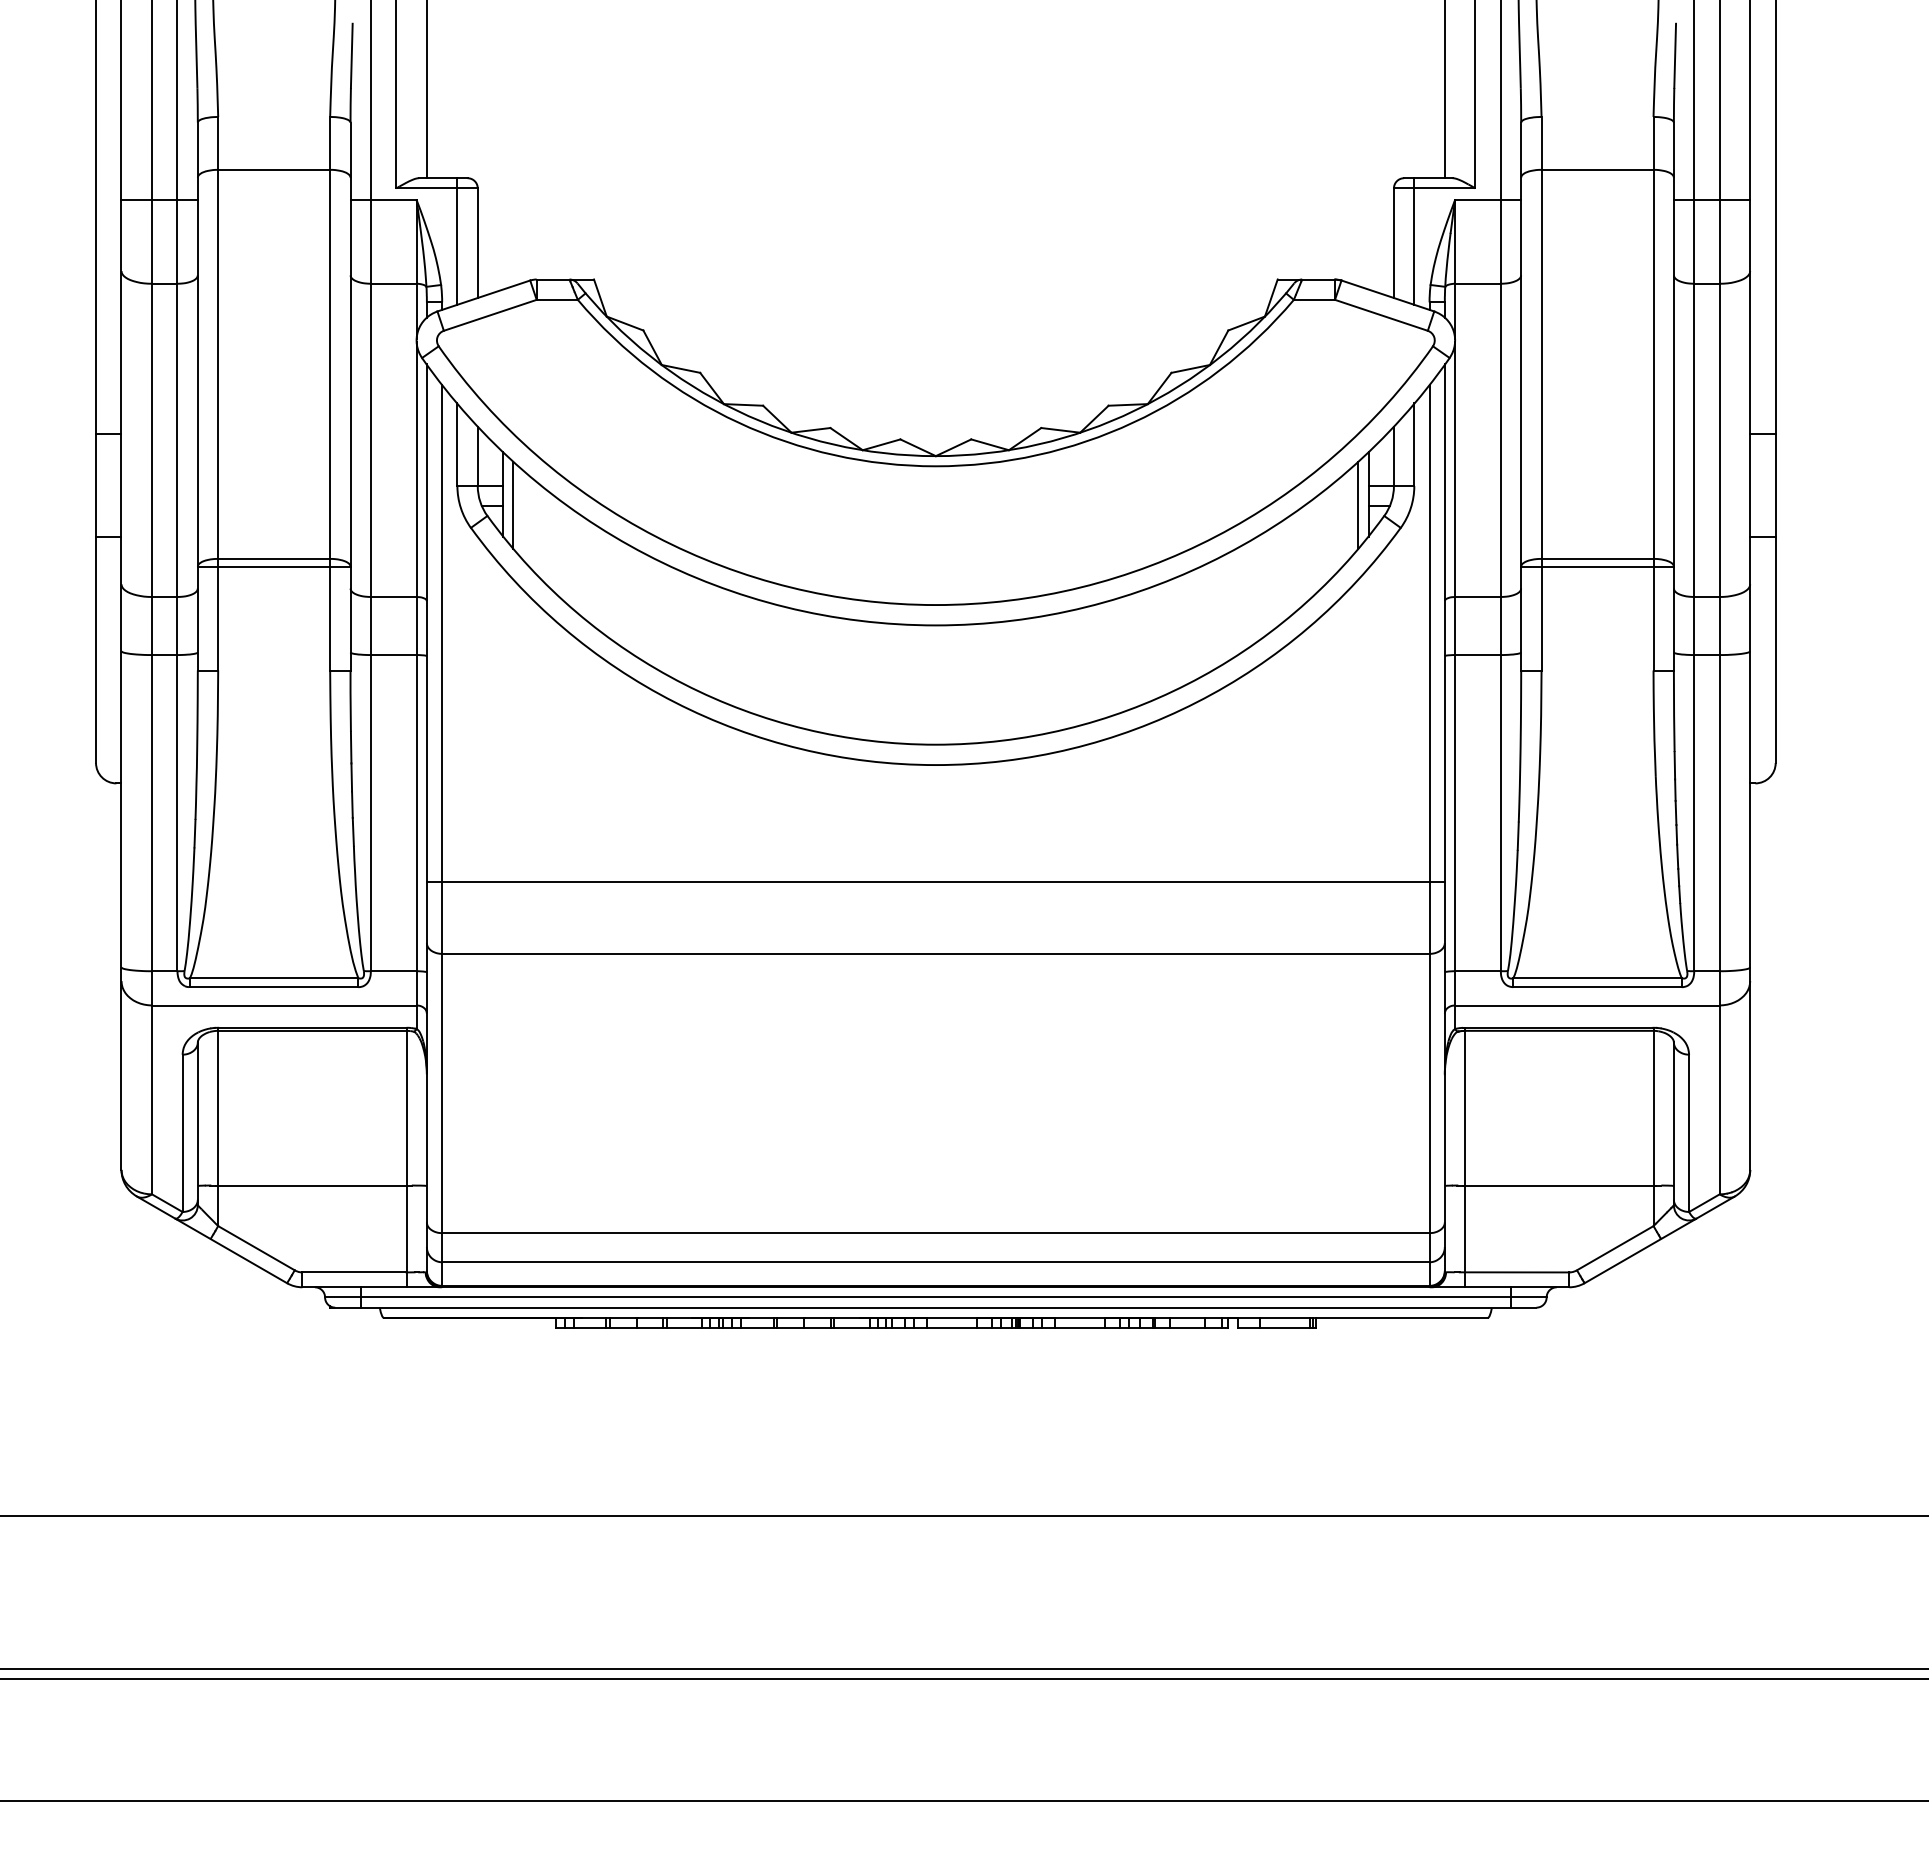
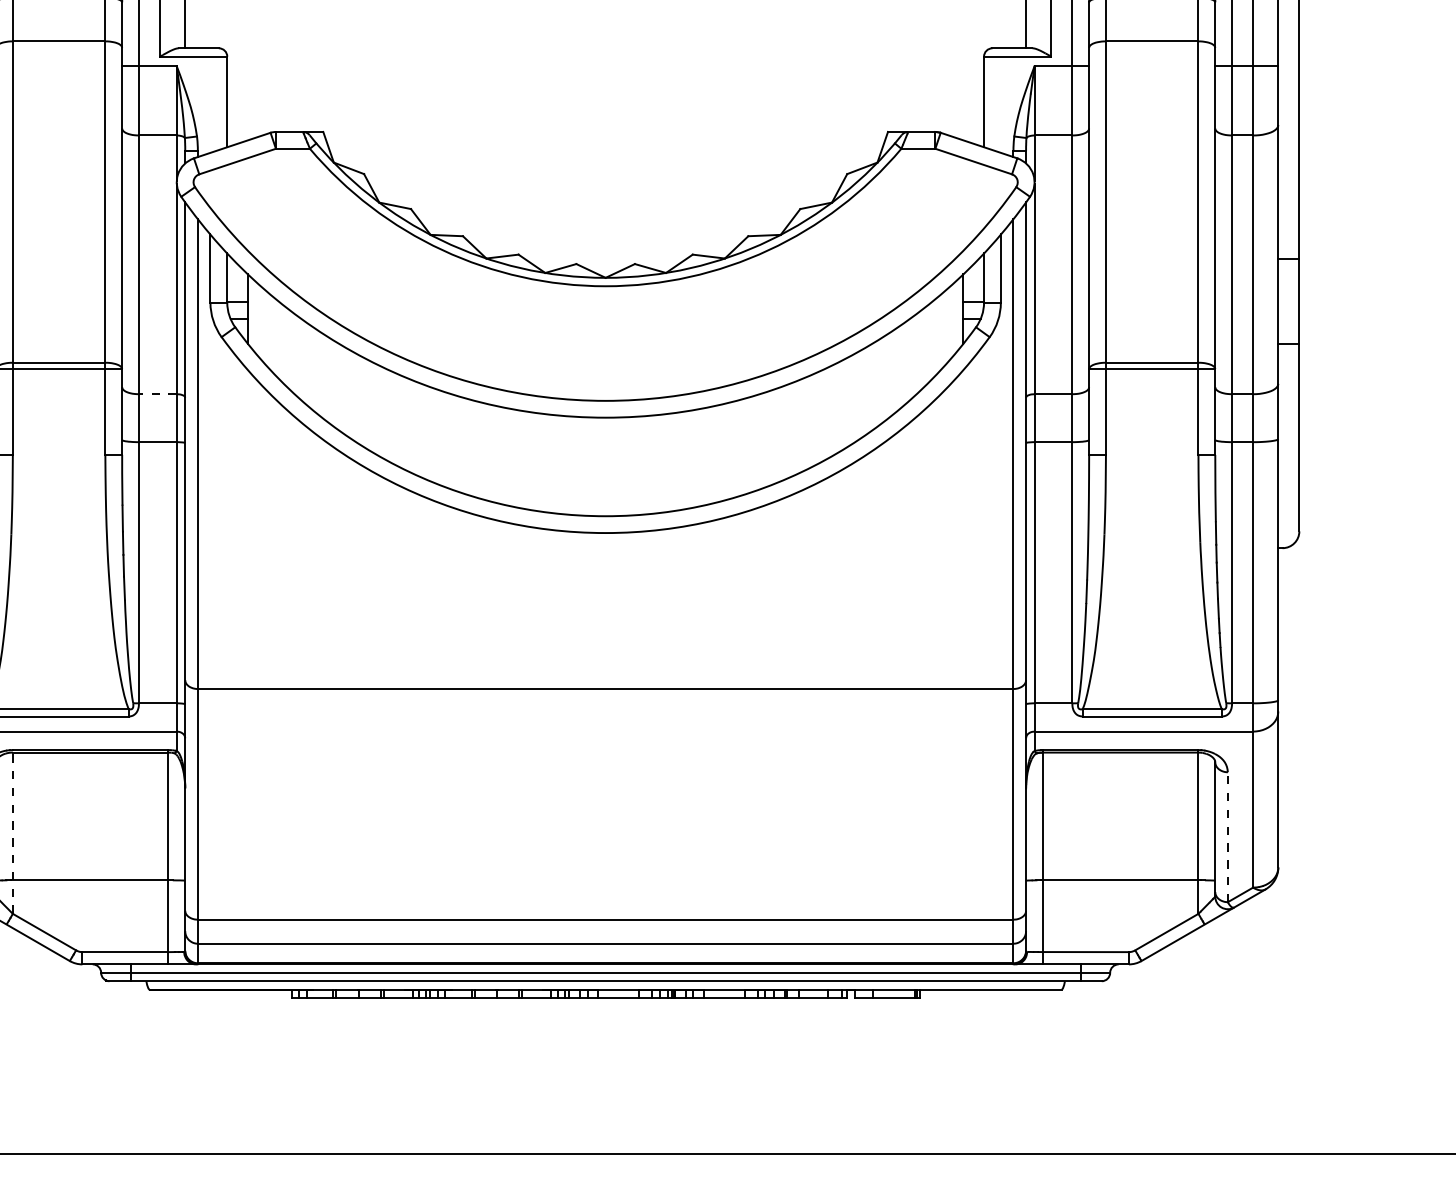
line: (457, 241) -> (210, 100), removed
line: (1414, 241) -> (1001, 100), removed
line: (513, 505) -> (256, 318), removed
line: (1358, 505) -> (954, 318), removed
line: (393, 597) -> (157, 394), solid -> dashed
line: (935, 881) -> (605, 629), removed
line: (218, 1126) -> (13, 831), solid -> dashed
line: (1689, 1133) -> (1228, 837), solid -> dashed

